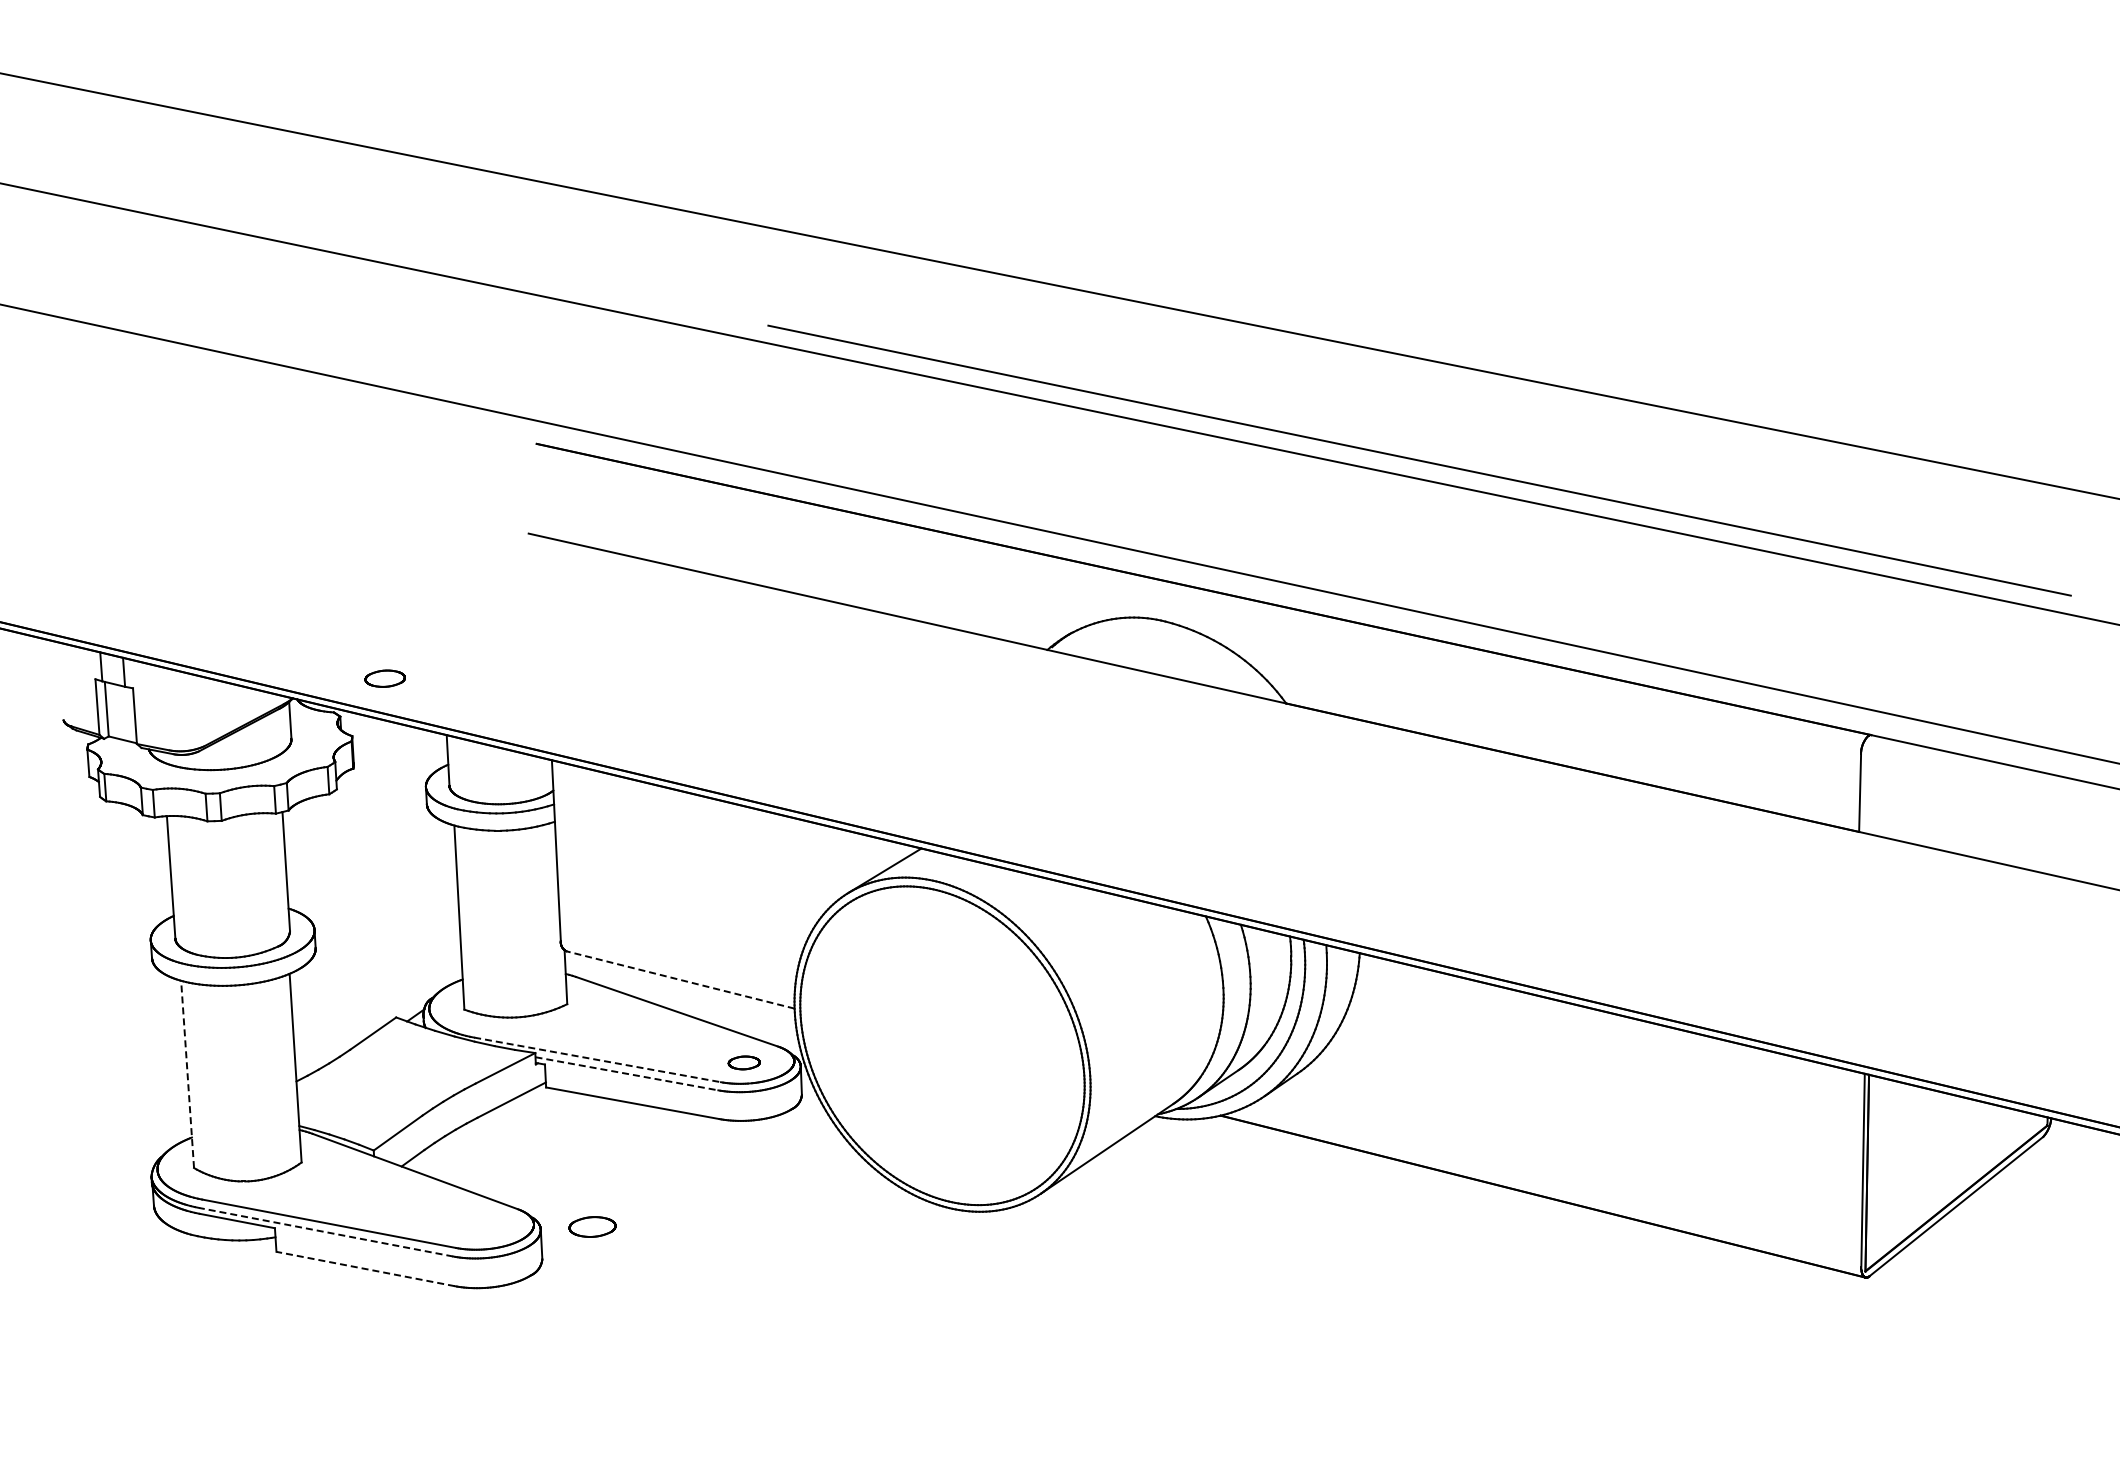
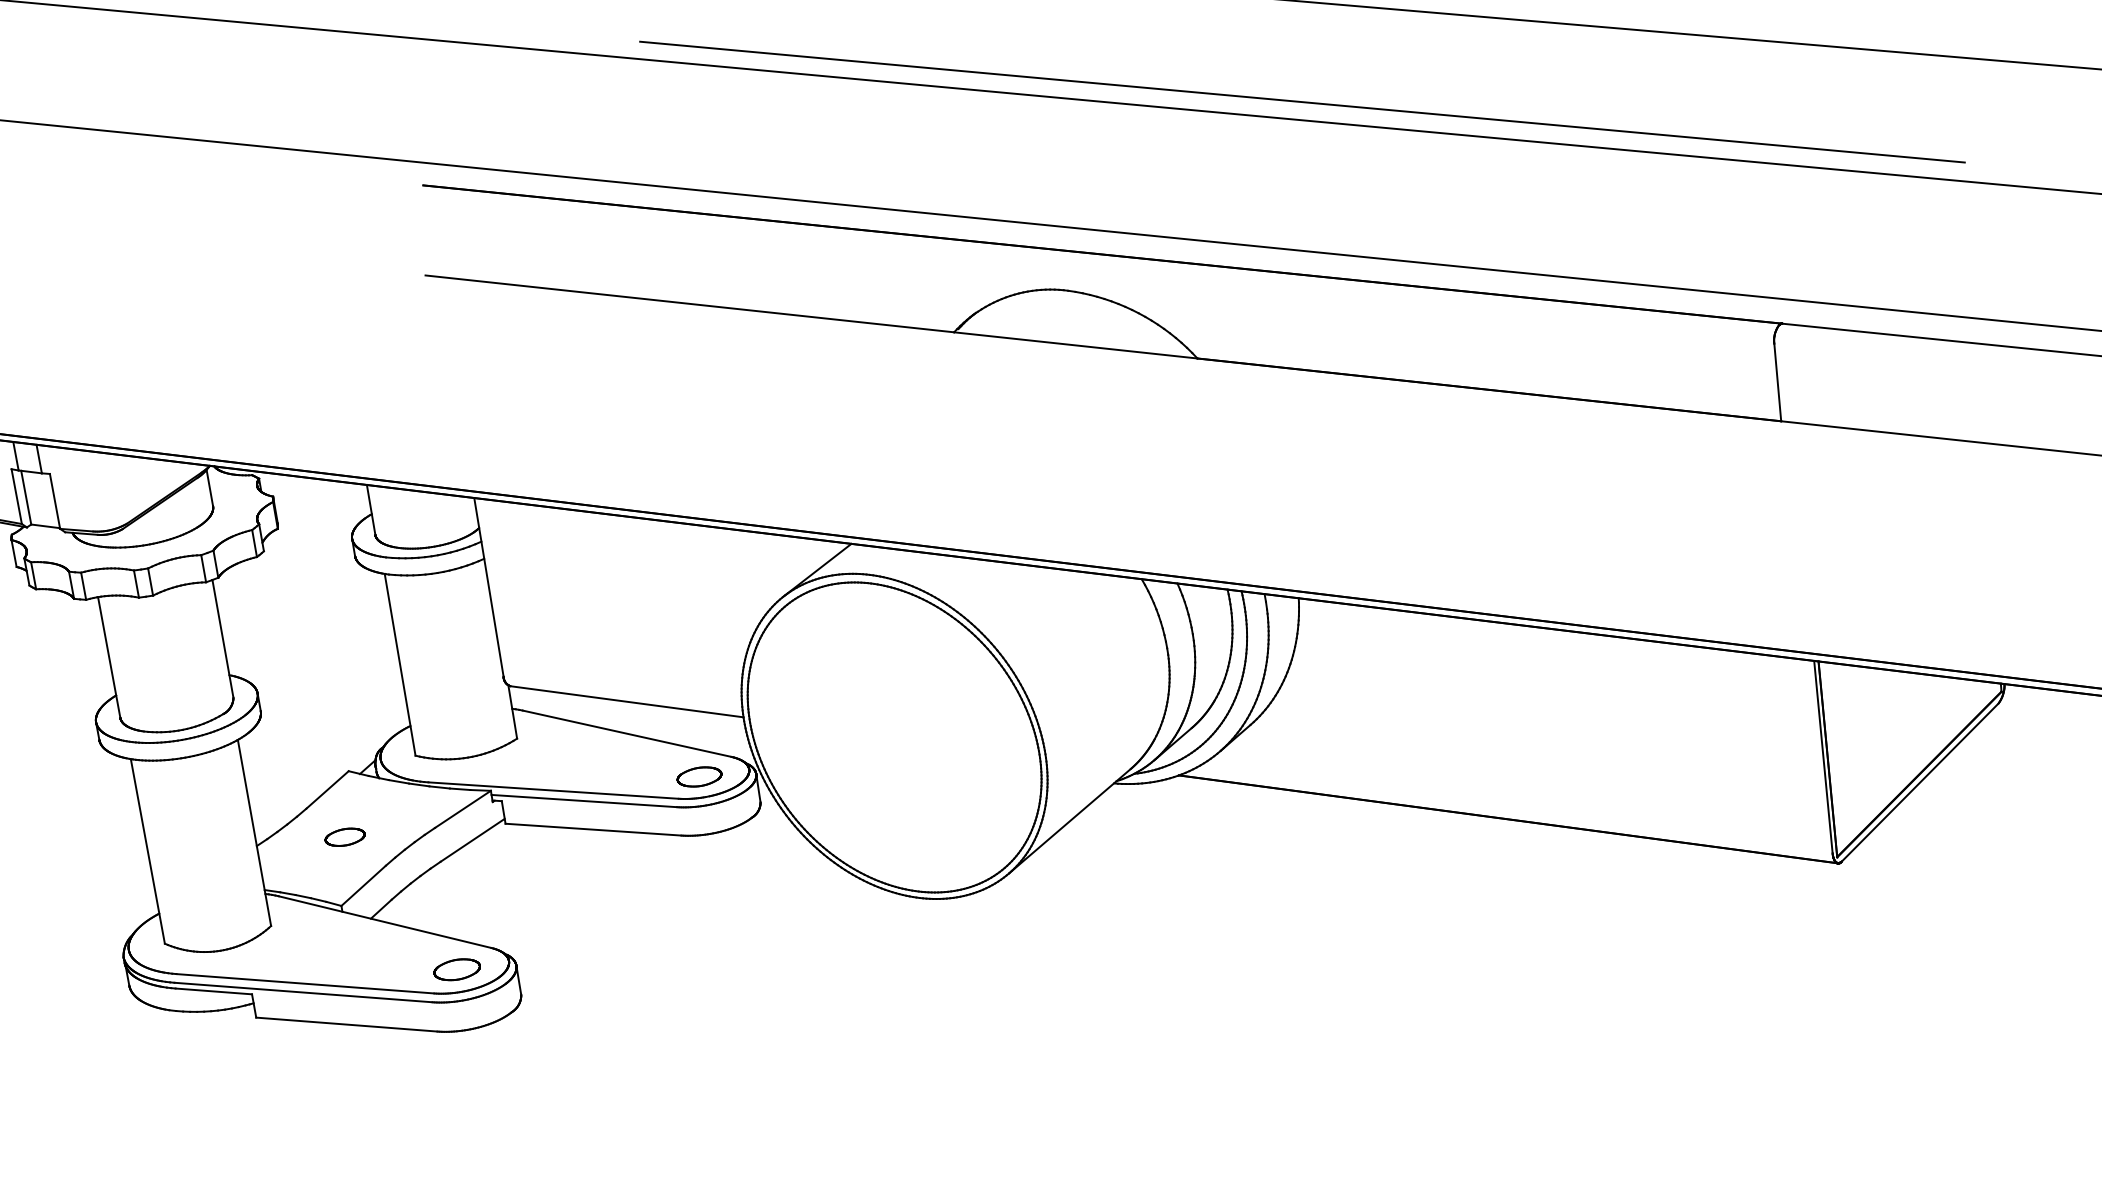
part: (384, 678) -> (344, 837), moved
line: (680, 979) -> (626, 701), dashed -> solid
line: (598, 1060) -> (554, 791), dashed -> solid
part: (744, 1062) -> (699, 776), size x1.43
line: (626, 1073) -> (583, 800), dashed -> solid
line: (187, 1074) -> (147, 851), dashed -> solid
part: (592, 1226) -> (457, 969), moved
line: (325, 1232) -> (302, 992), dashed -> solid
line: (365, 1269) -> (346, 1025), dashed -> solid

